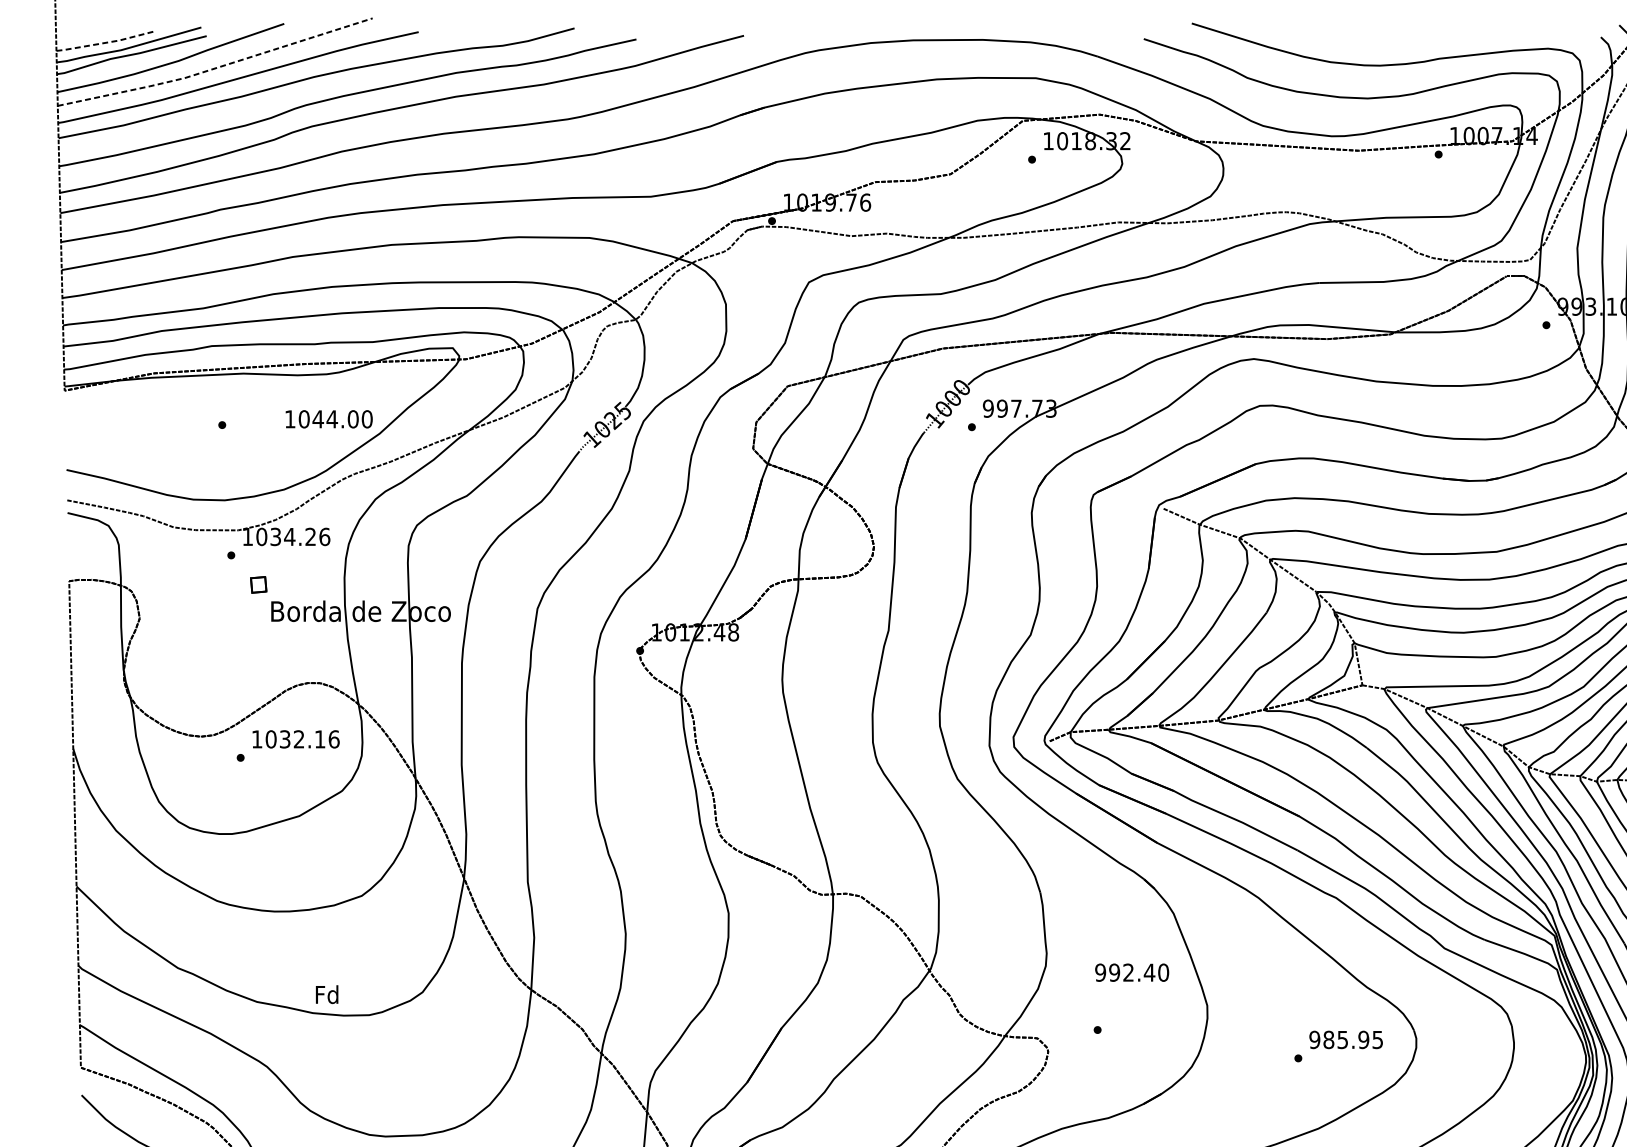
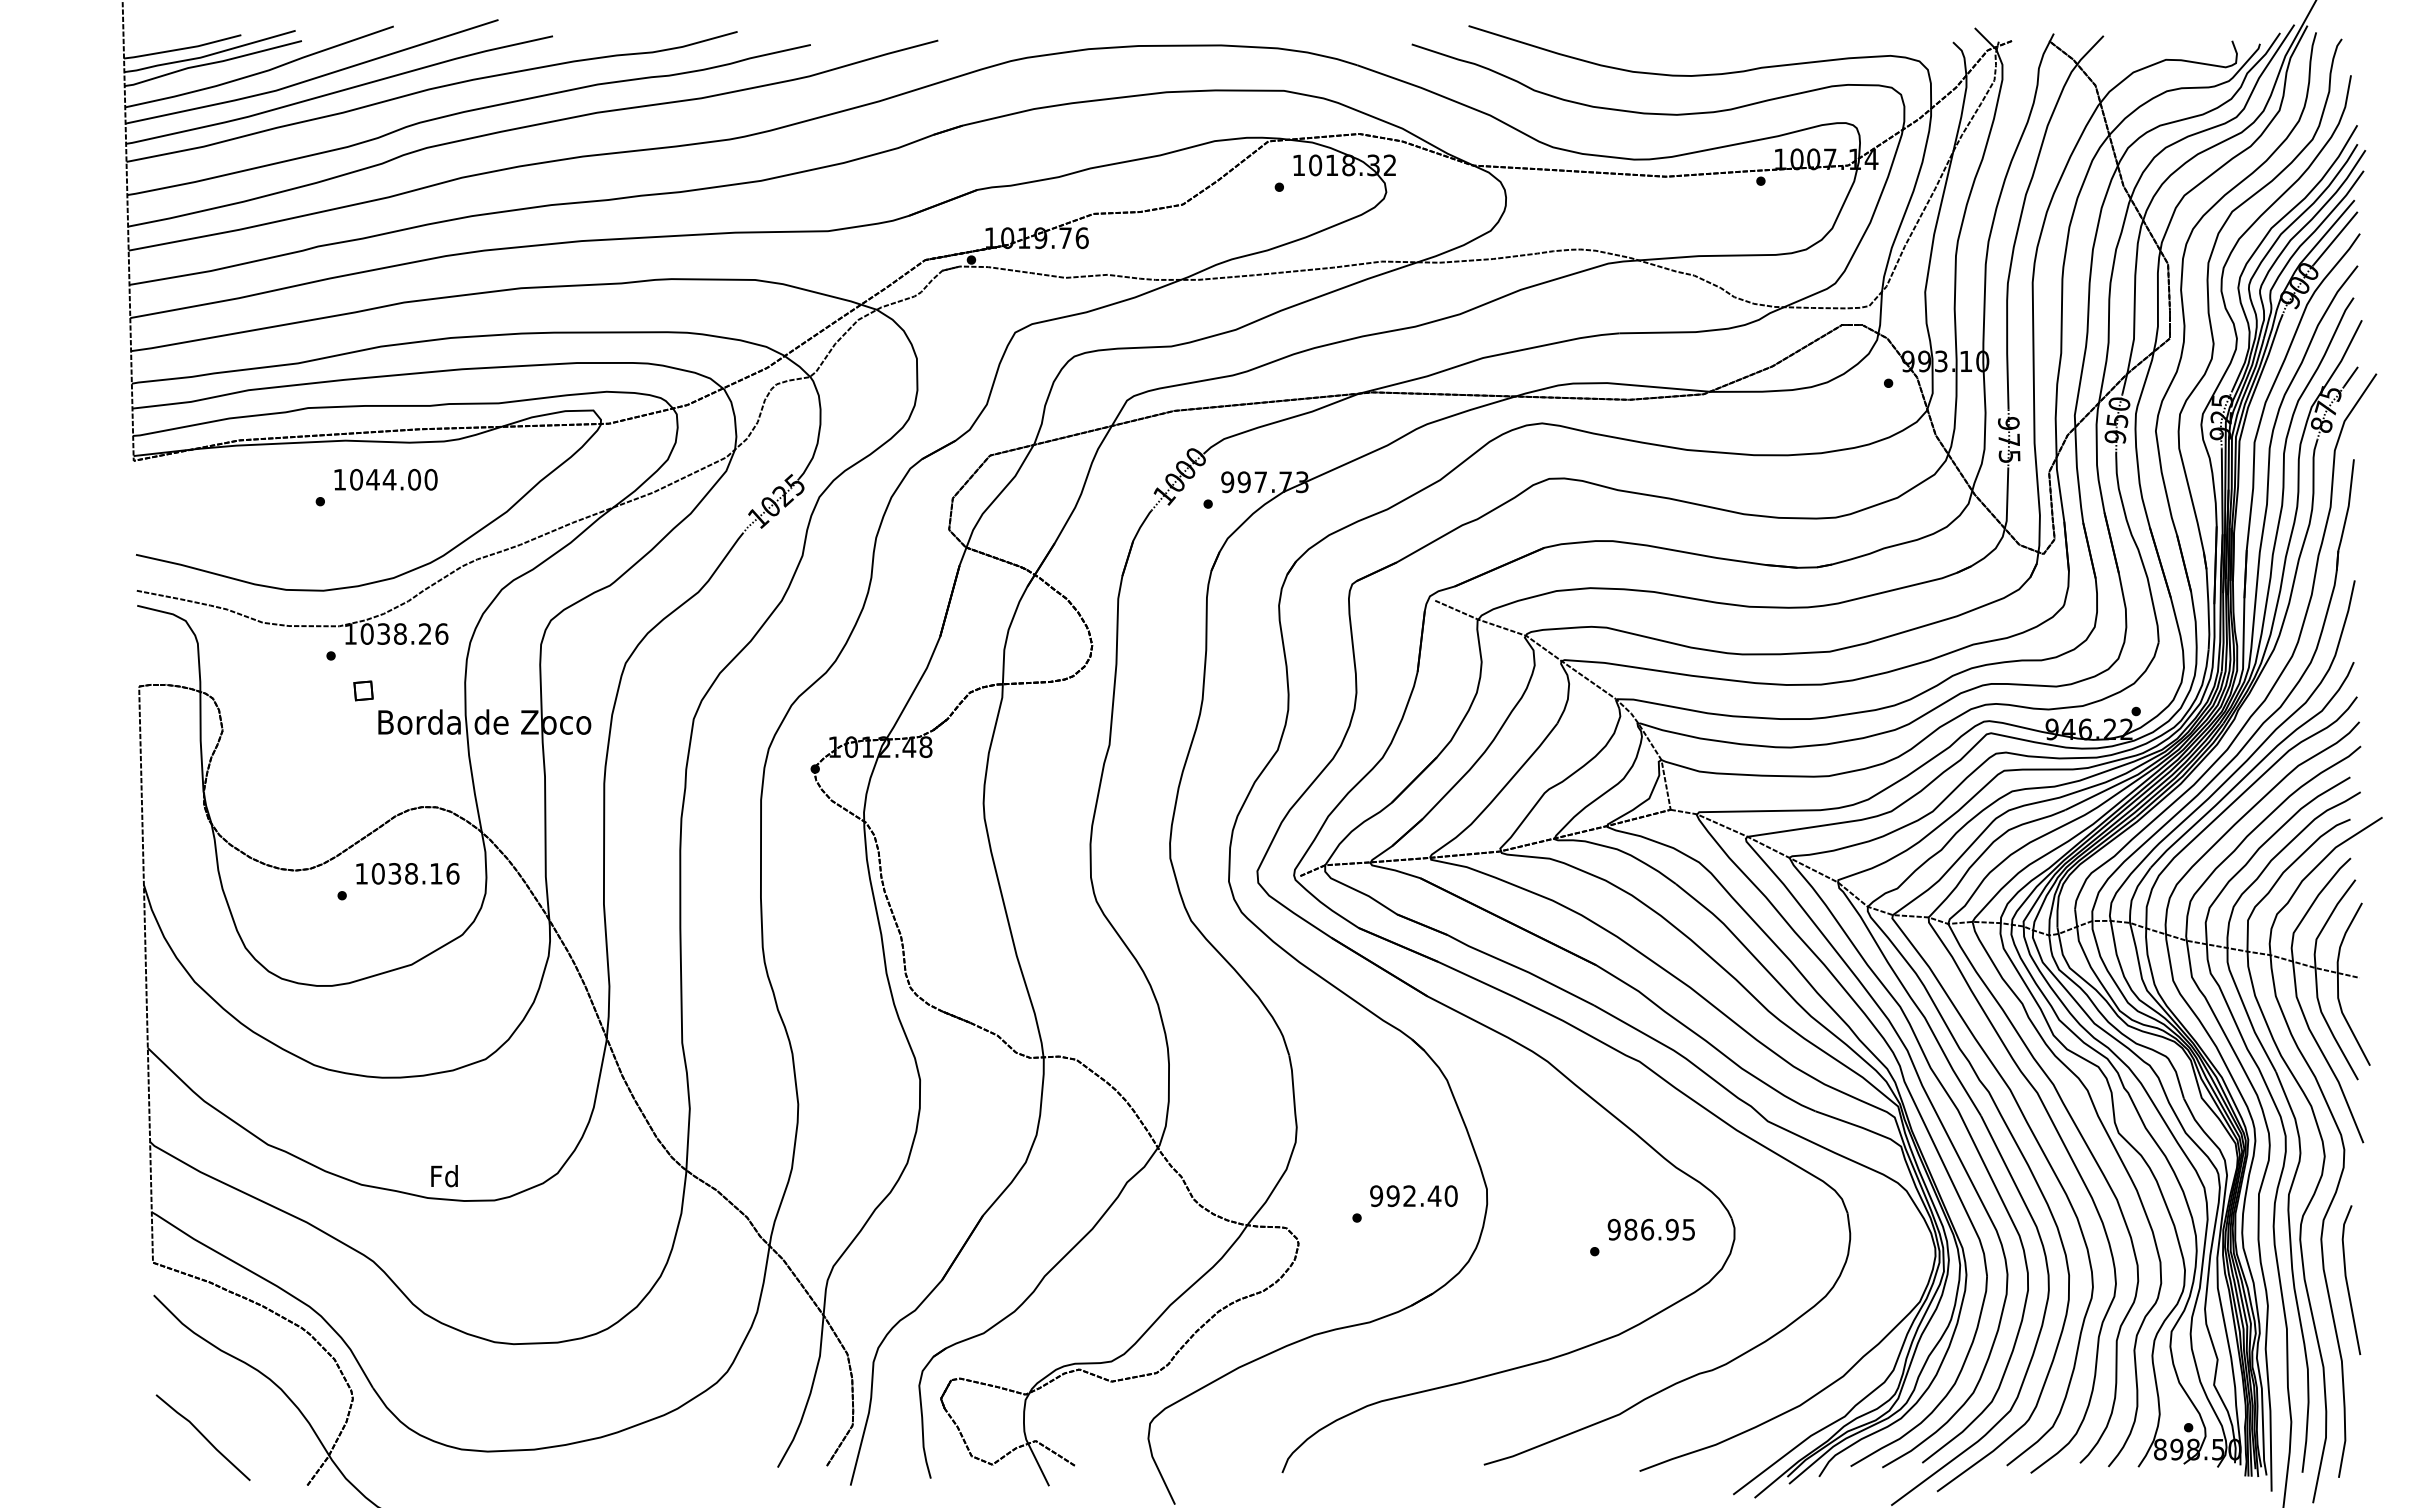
line: (106, 42) -> (183, 48), dashed -> solid
line: (216, 67) -> (313, 78), dashed -> solid
text: (328, 419) -> (385, 479), moved
text: (289, 536) -> (400, 633), 1034.26 -> 1038.26
text: (299, 739) -> (411, 873), 1032.16 -> 1038.16
text: (1131, 973) -> (1413, 1196), moved
text: (1342, 1039) -> (1647, 1229), 985.95 -> 986.95

